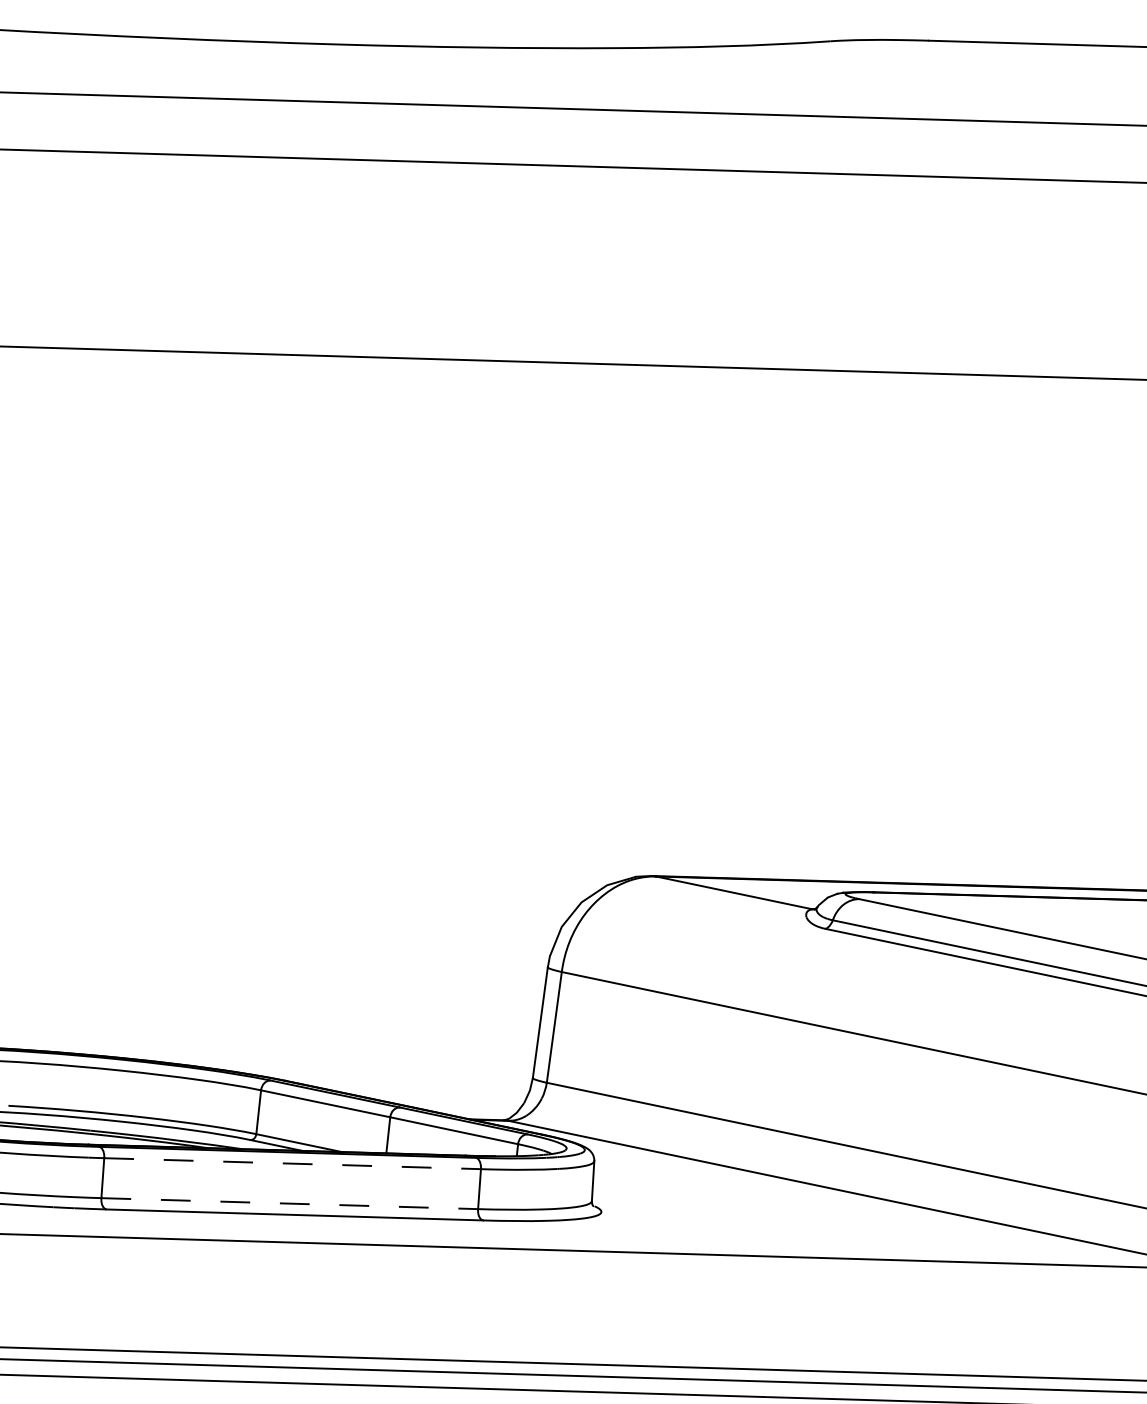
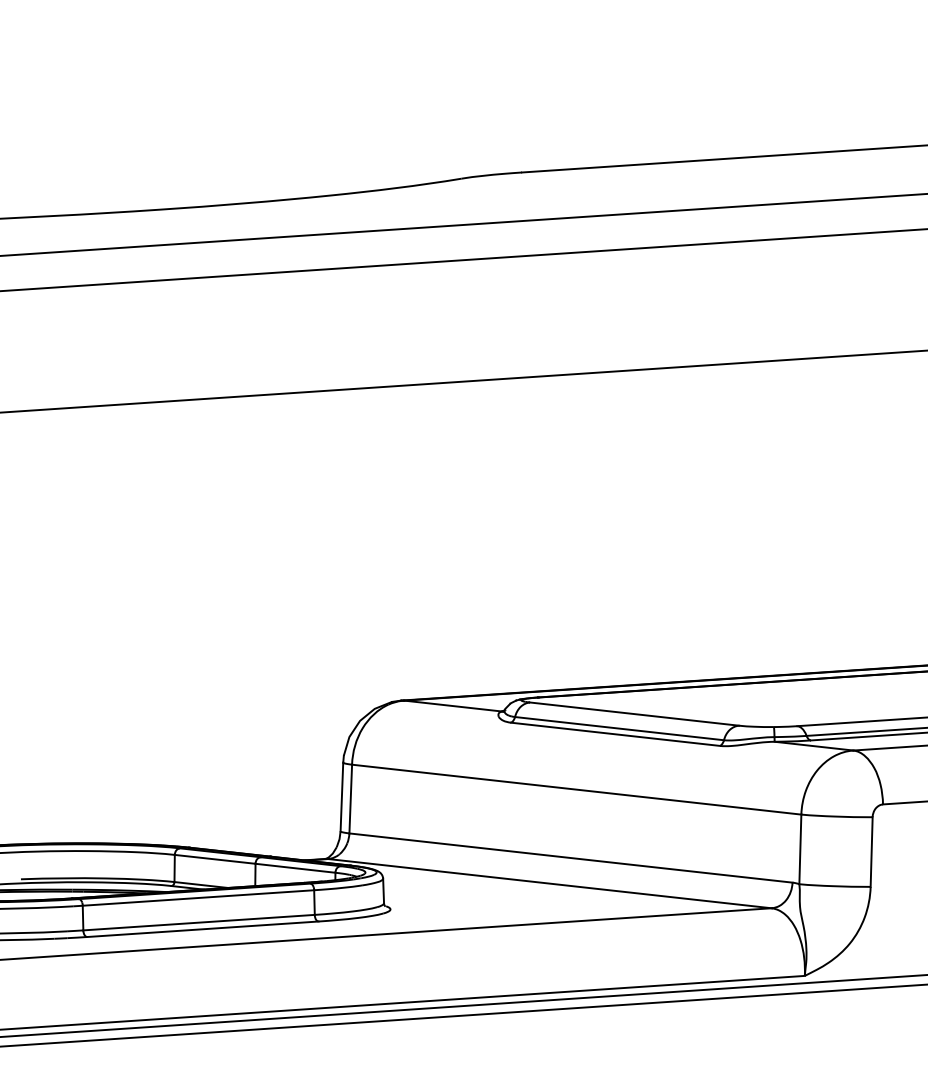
line: (292, 1162) -> (198, 897), dashed -> solid
line: (290, 1203) -> (199, 922), dashed -> solid

